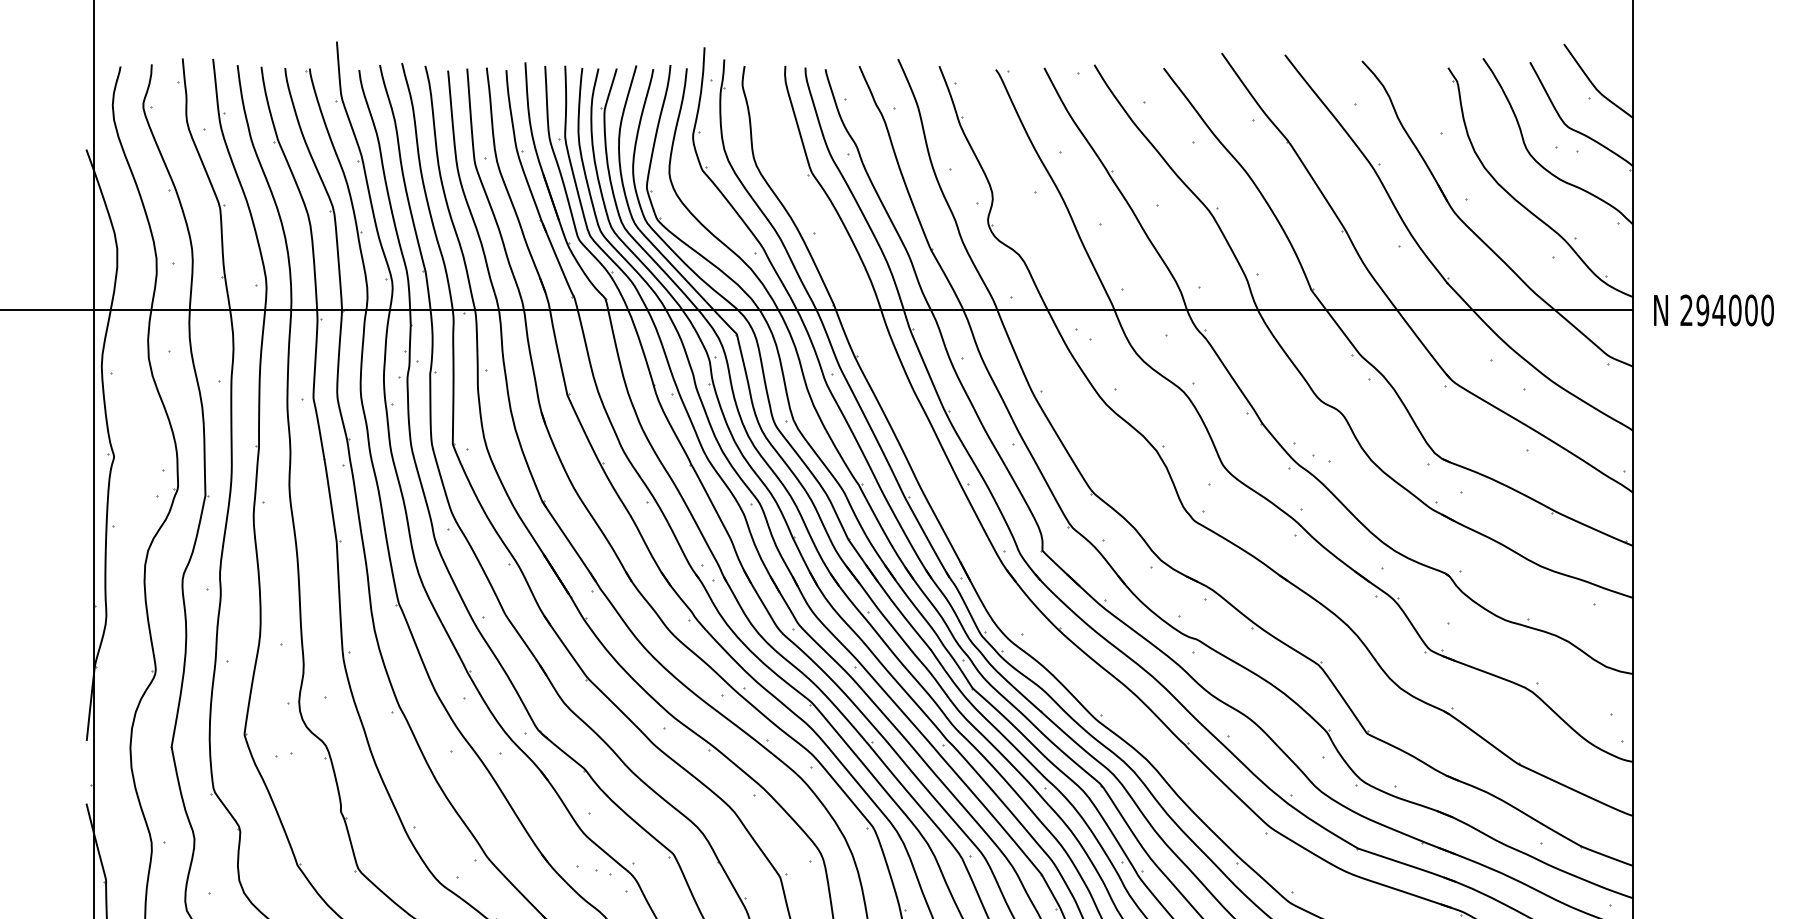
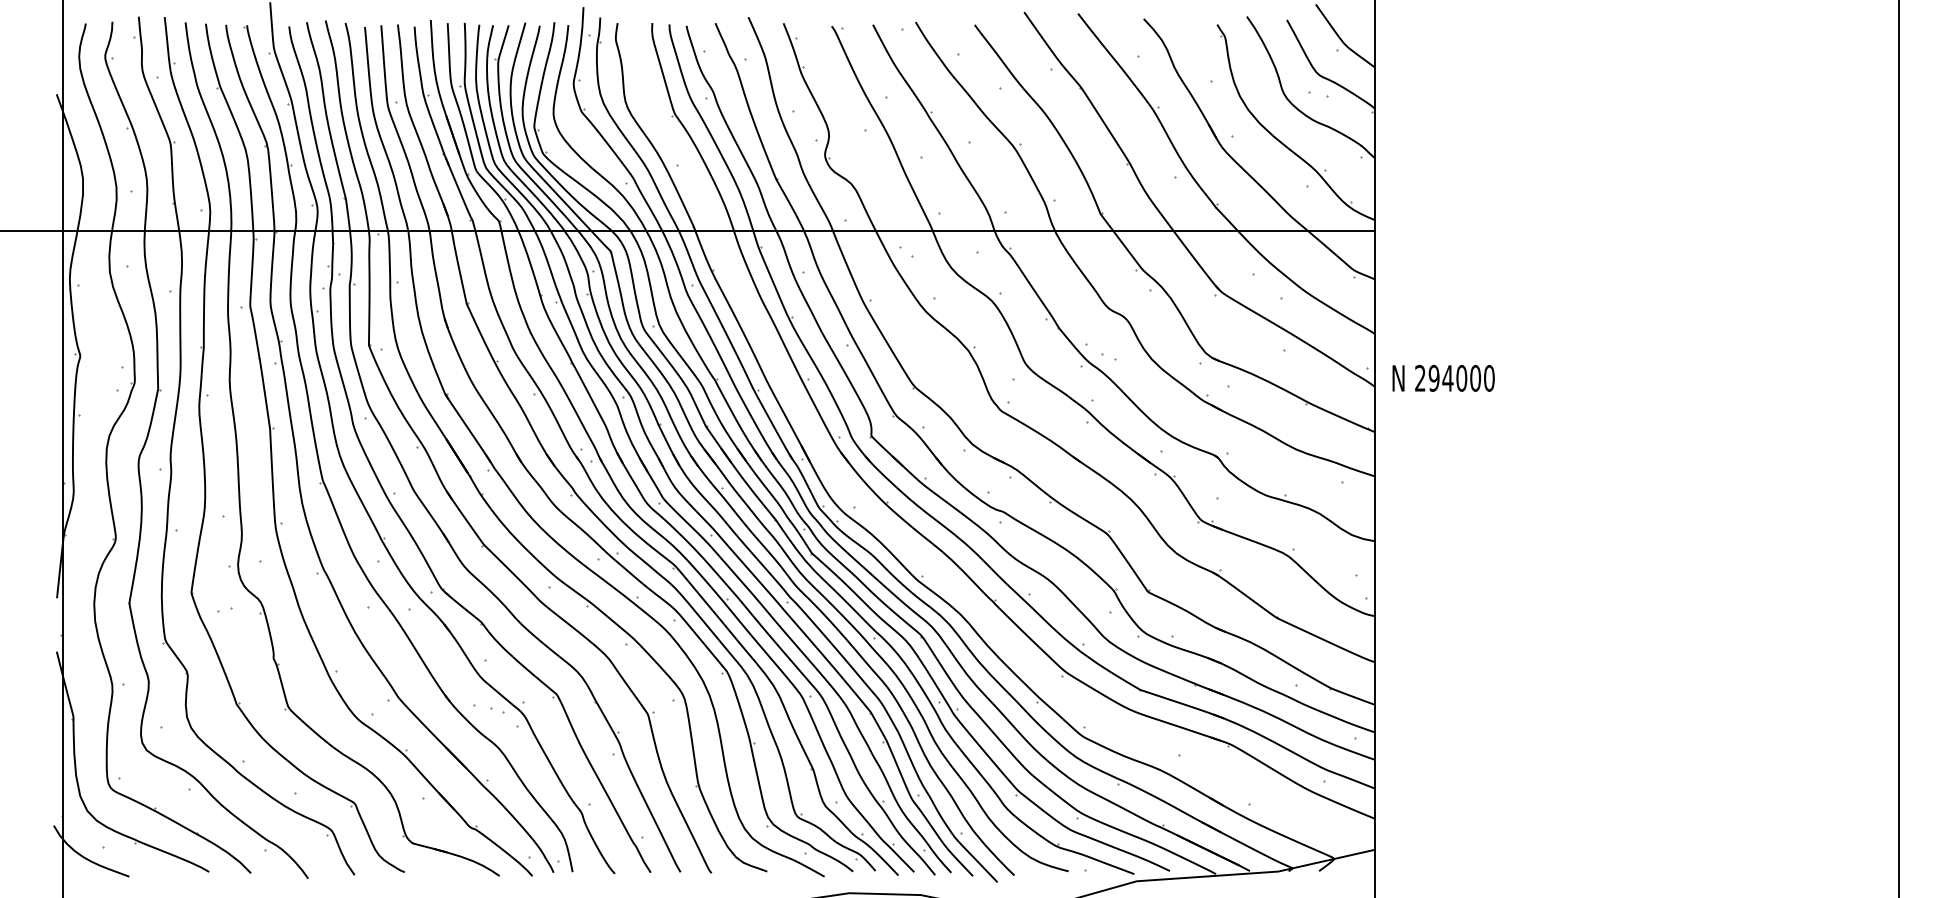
text: (1713, 309) -> (1443, 377), moved

